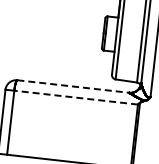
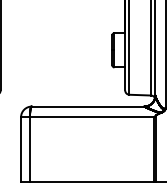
line: (73, 86) -> (88, 106), dashed -> solid
line: (75, 97) -> (91, 117), dashed -> solid

